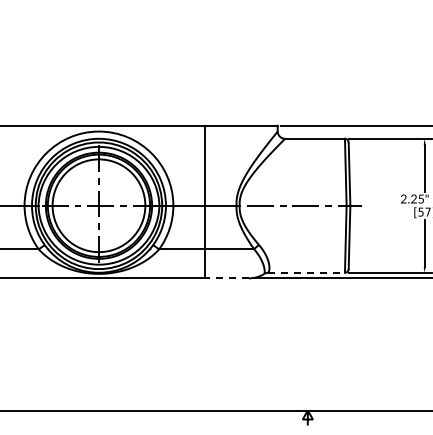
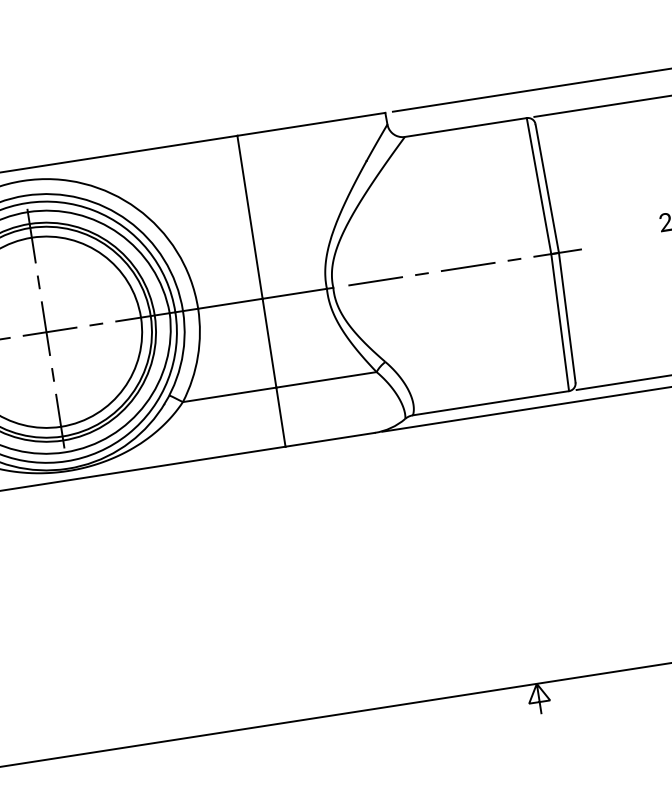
line: (307, 272) -> (492, 402), dashed -> solid
line: (226, 278) -> (329, 440), dashed -> solid

